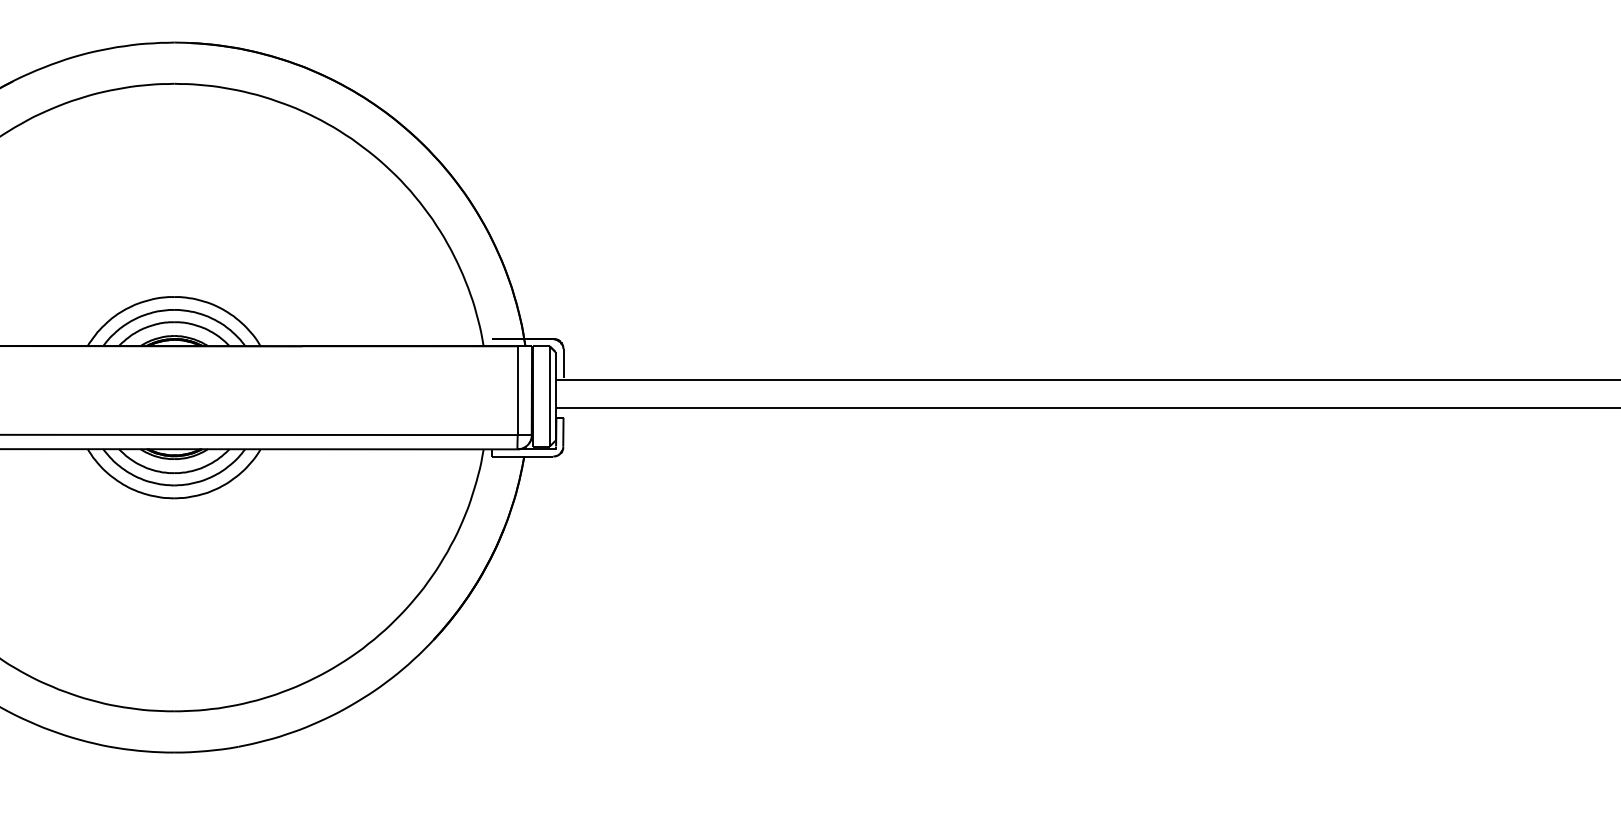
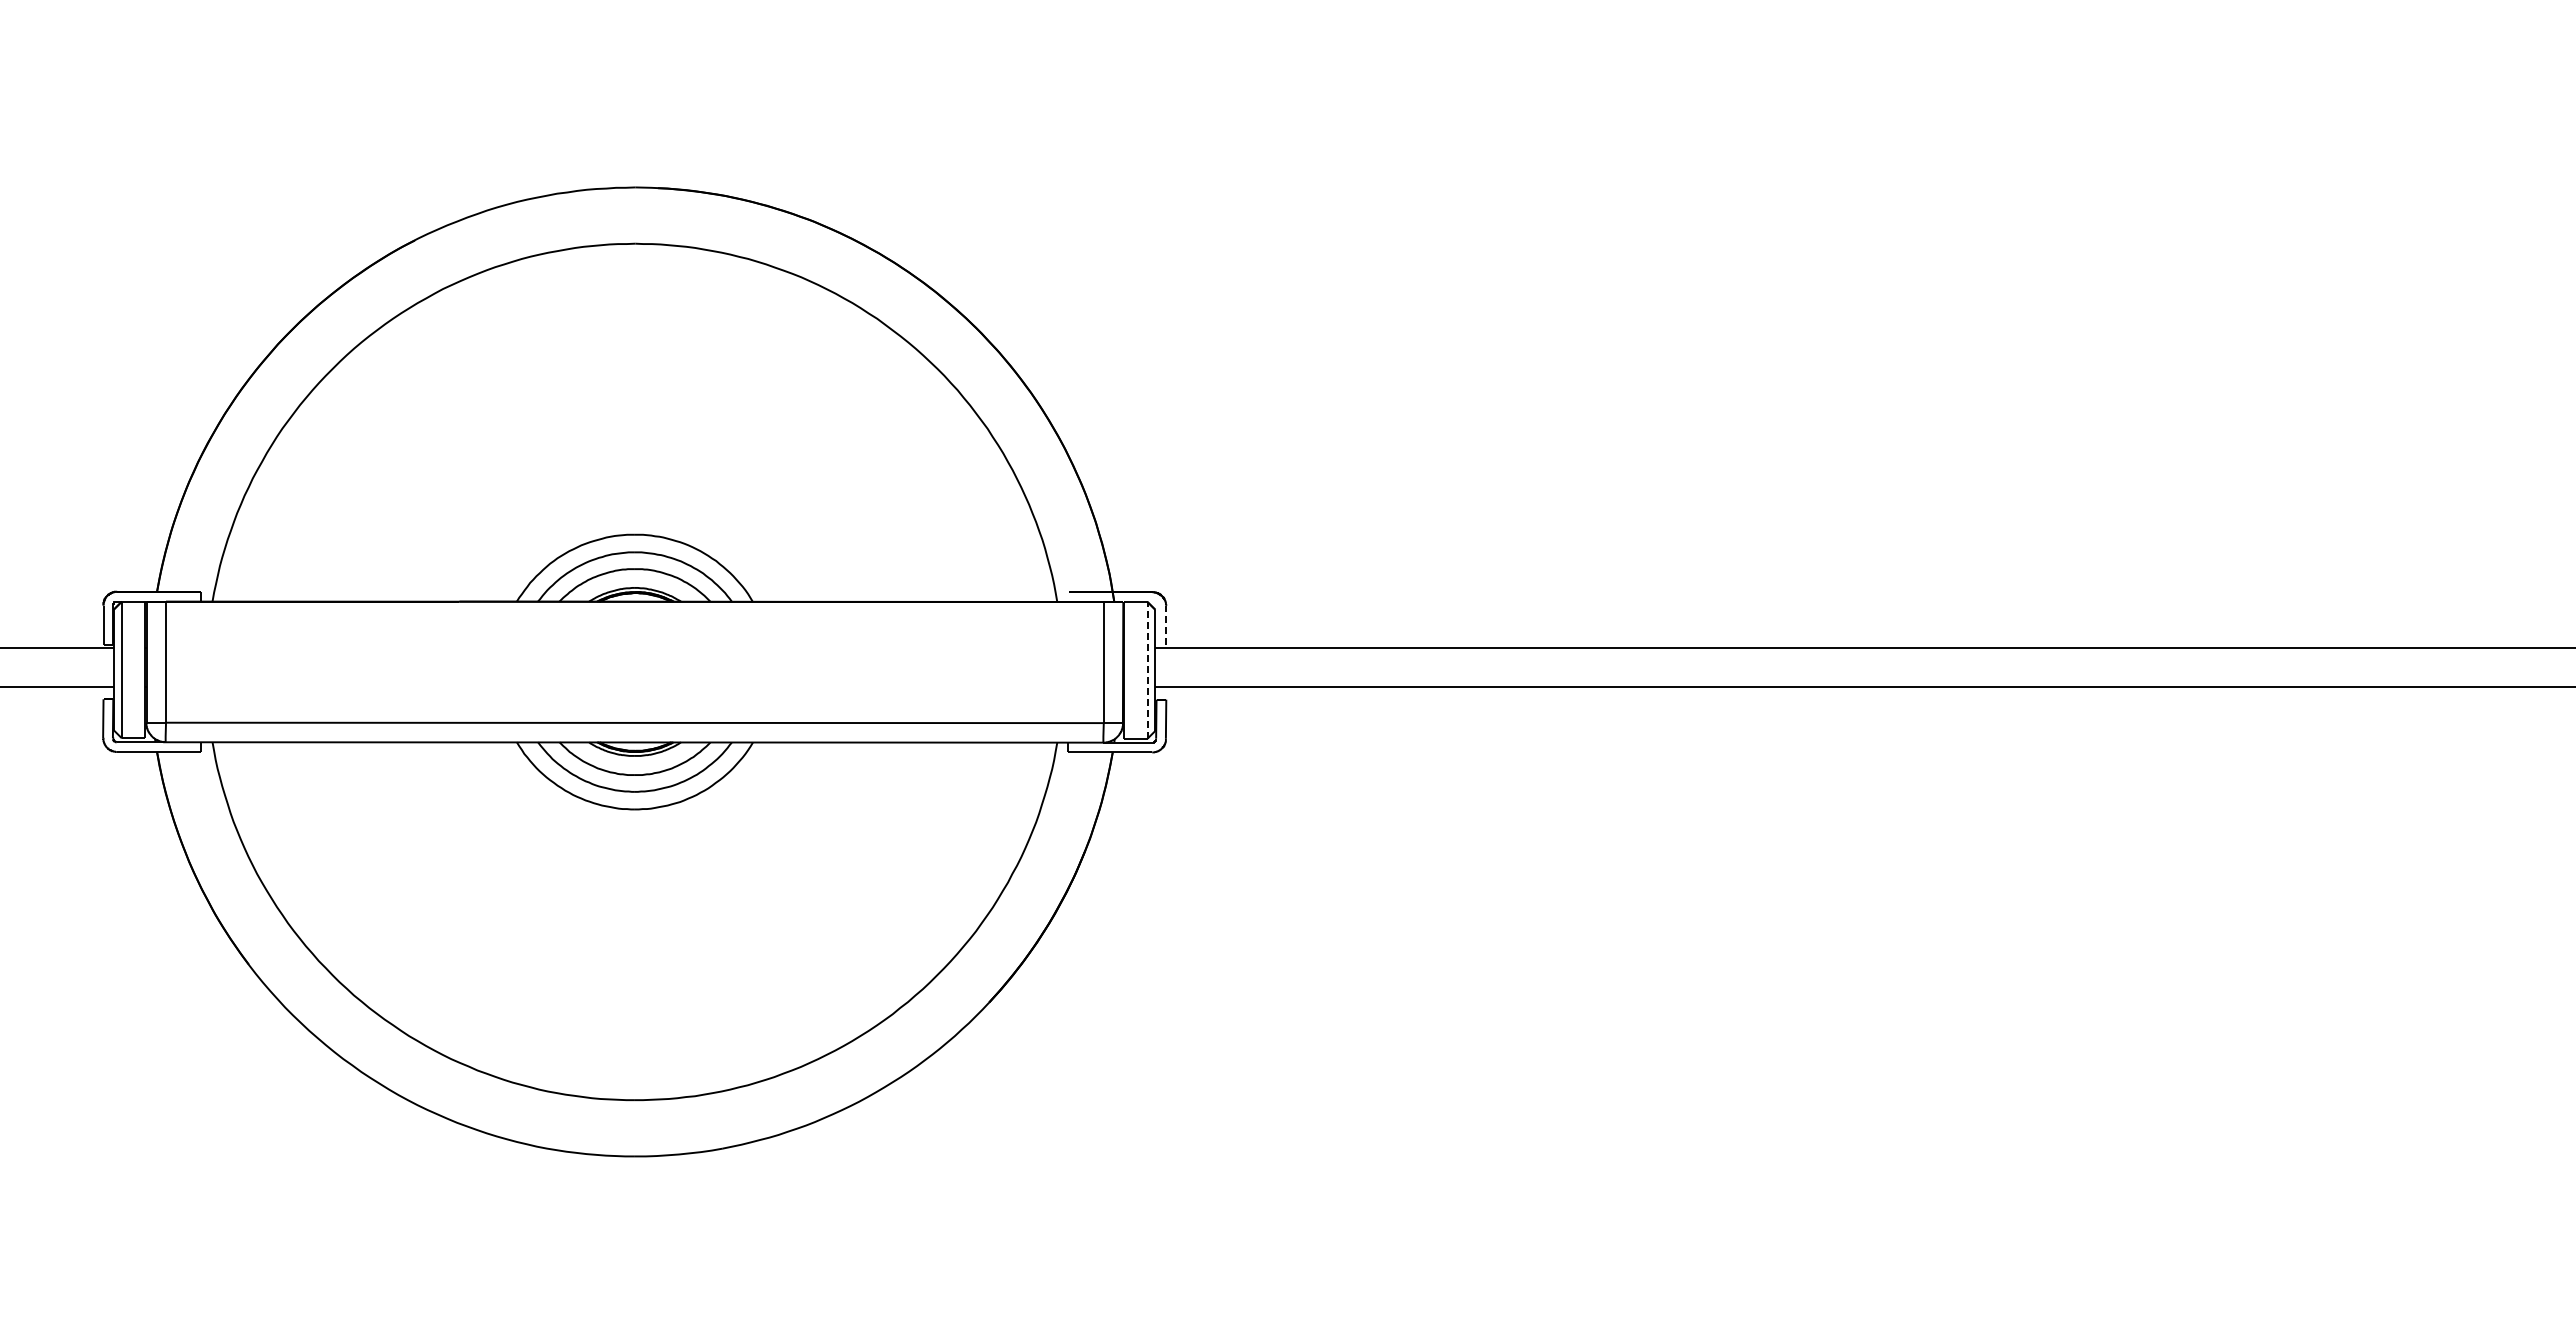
line: (563, 363) -> (1166, 625), solid -> dashed
line: (549, 395) -> (1147, 669), solid -> dashed

